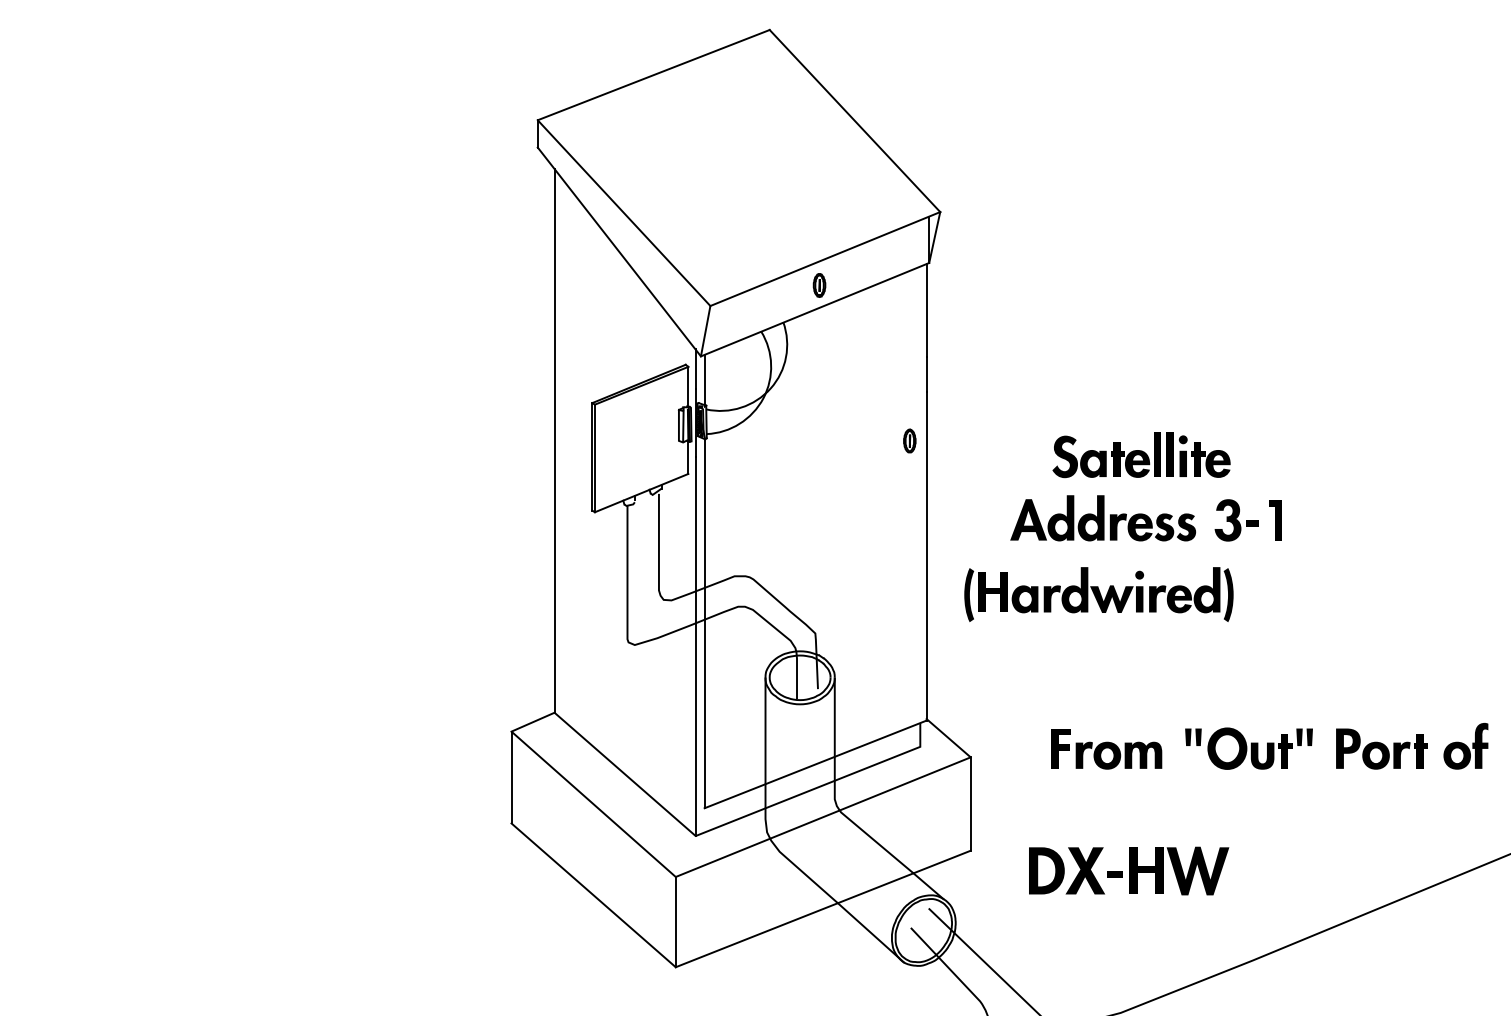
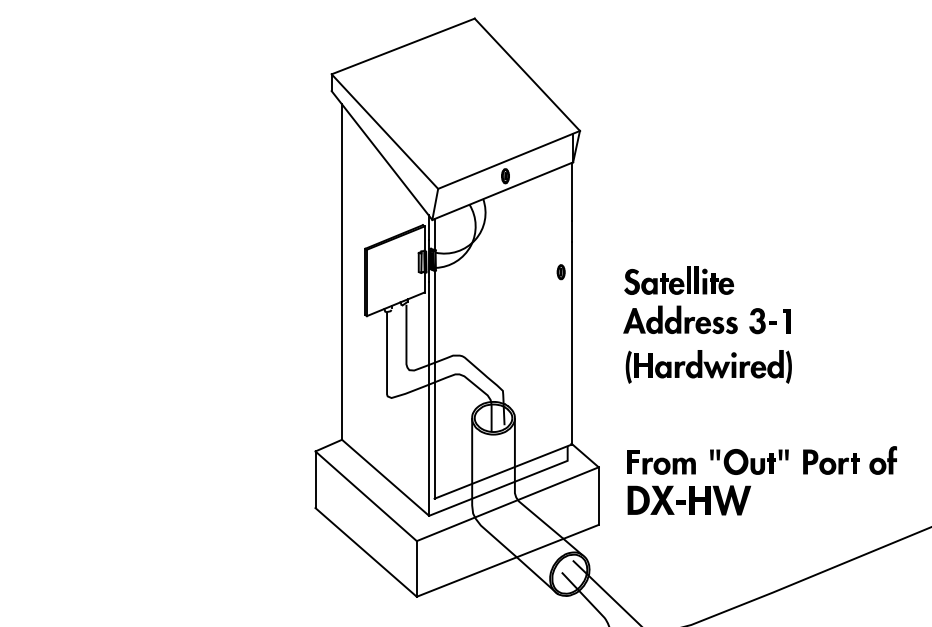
part: (1142, 454) -> (679, 280), moved
part: (1098, 593) -> (708, 366), moved
part: (1268, 746) -> (761, 460), moved
part: (1129, 871) -> (689, 500), moved

